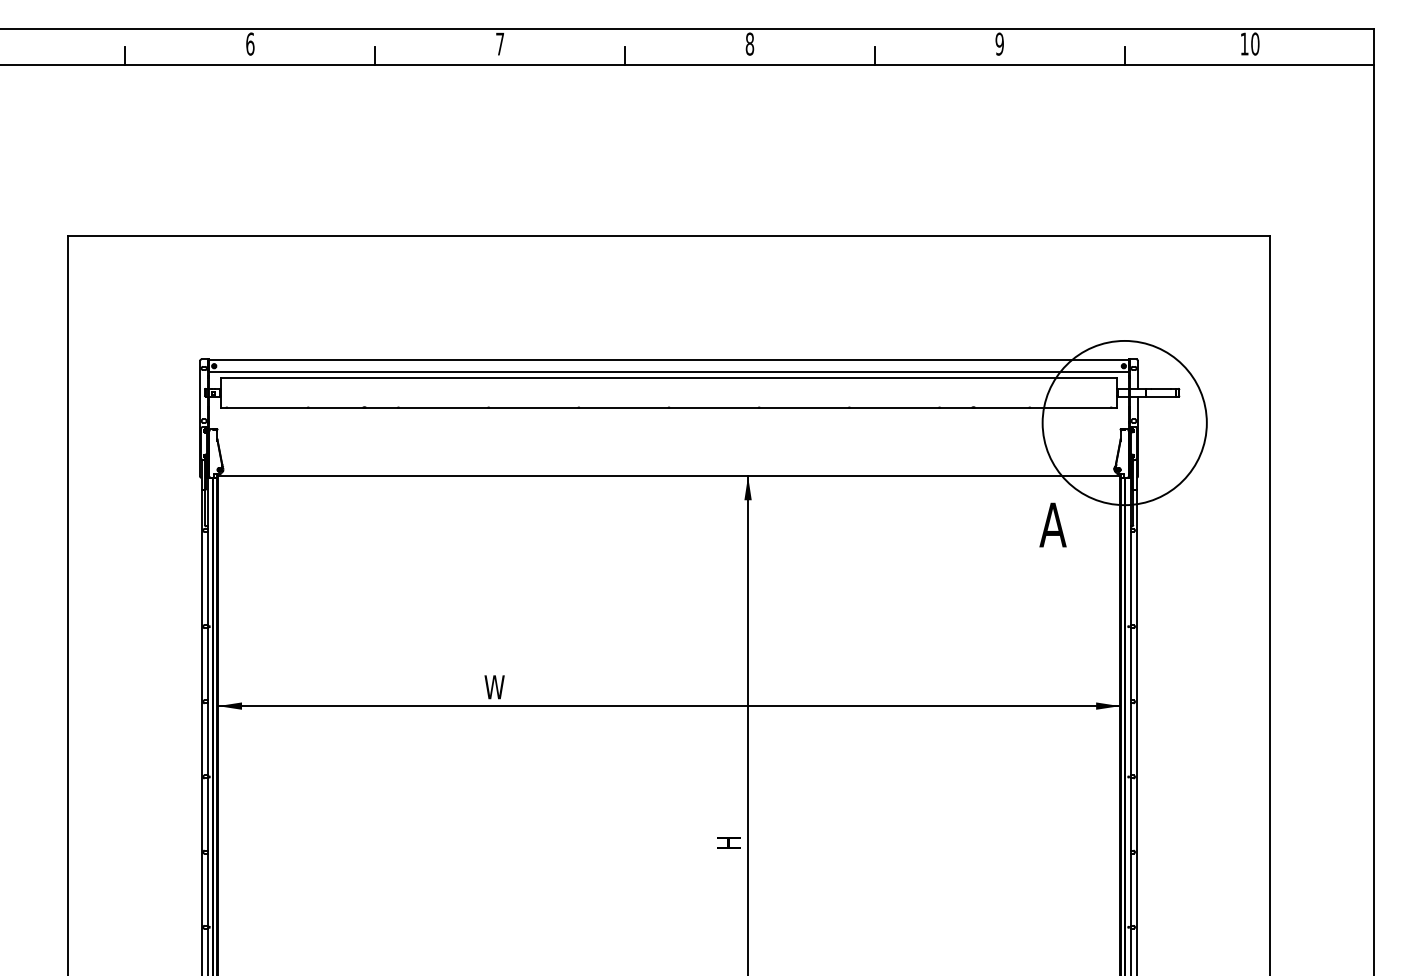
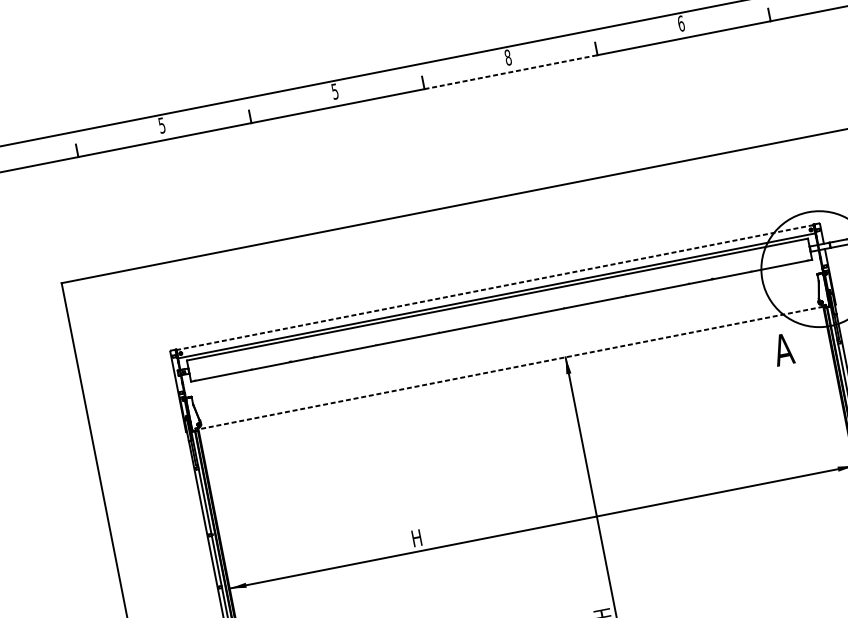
text: (250, 43) -> (162, 125), 6 -> 5
text: (500, 43) -> (335, 91), 7 -> 5
text: (999, 43) -> (680, 23), 9 -> 6
line: (749, 65) -> (510, 72), solid -> dashed
line: (669, 360) -> (495, 287), solid -> dashed
line: (669, 476) -> (511, 368), solid -> dashed
text: (494, 687) -> (418, 538), W -> H

